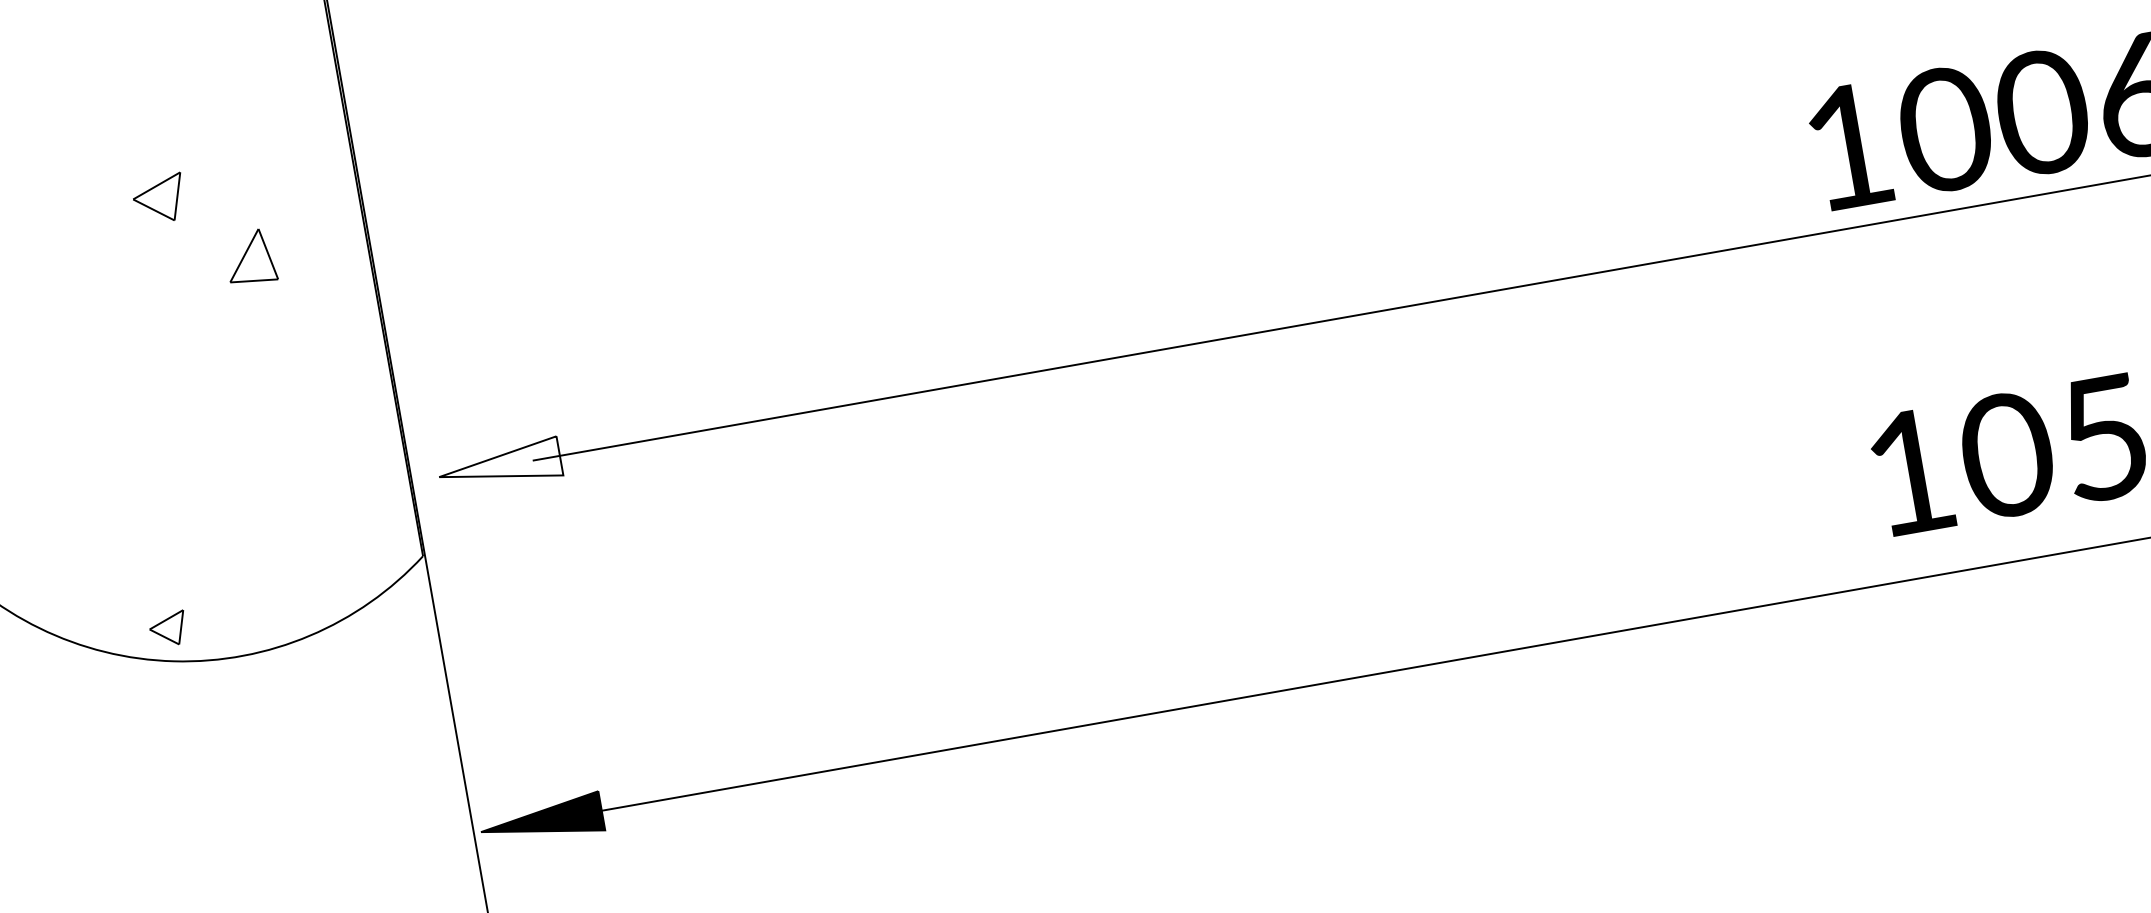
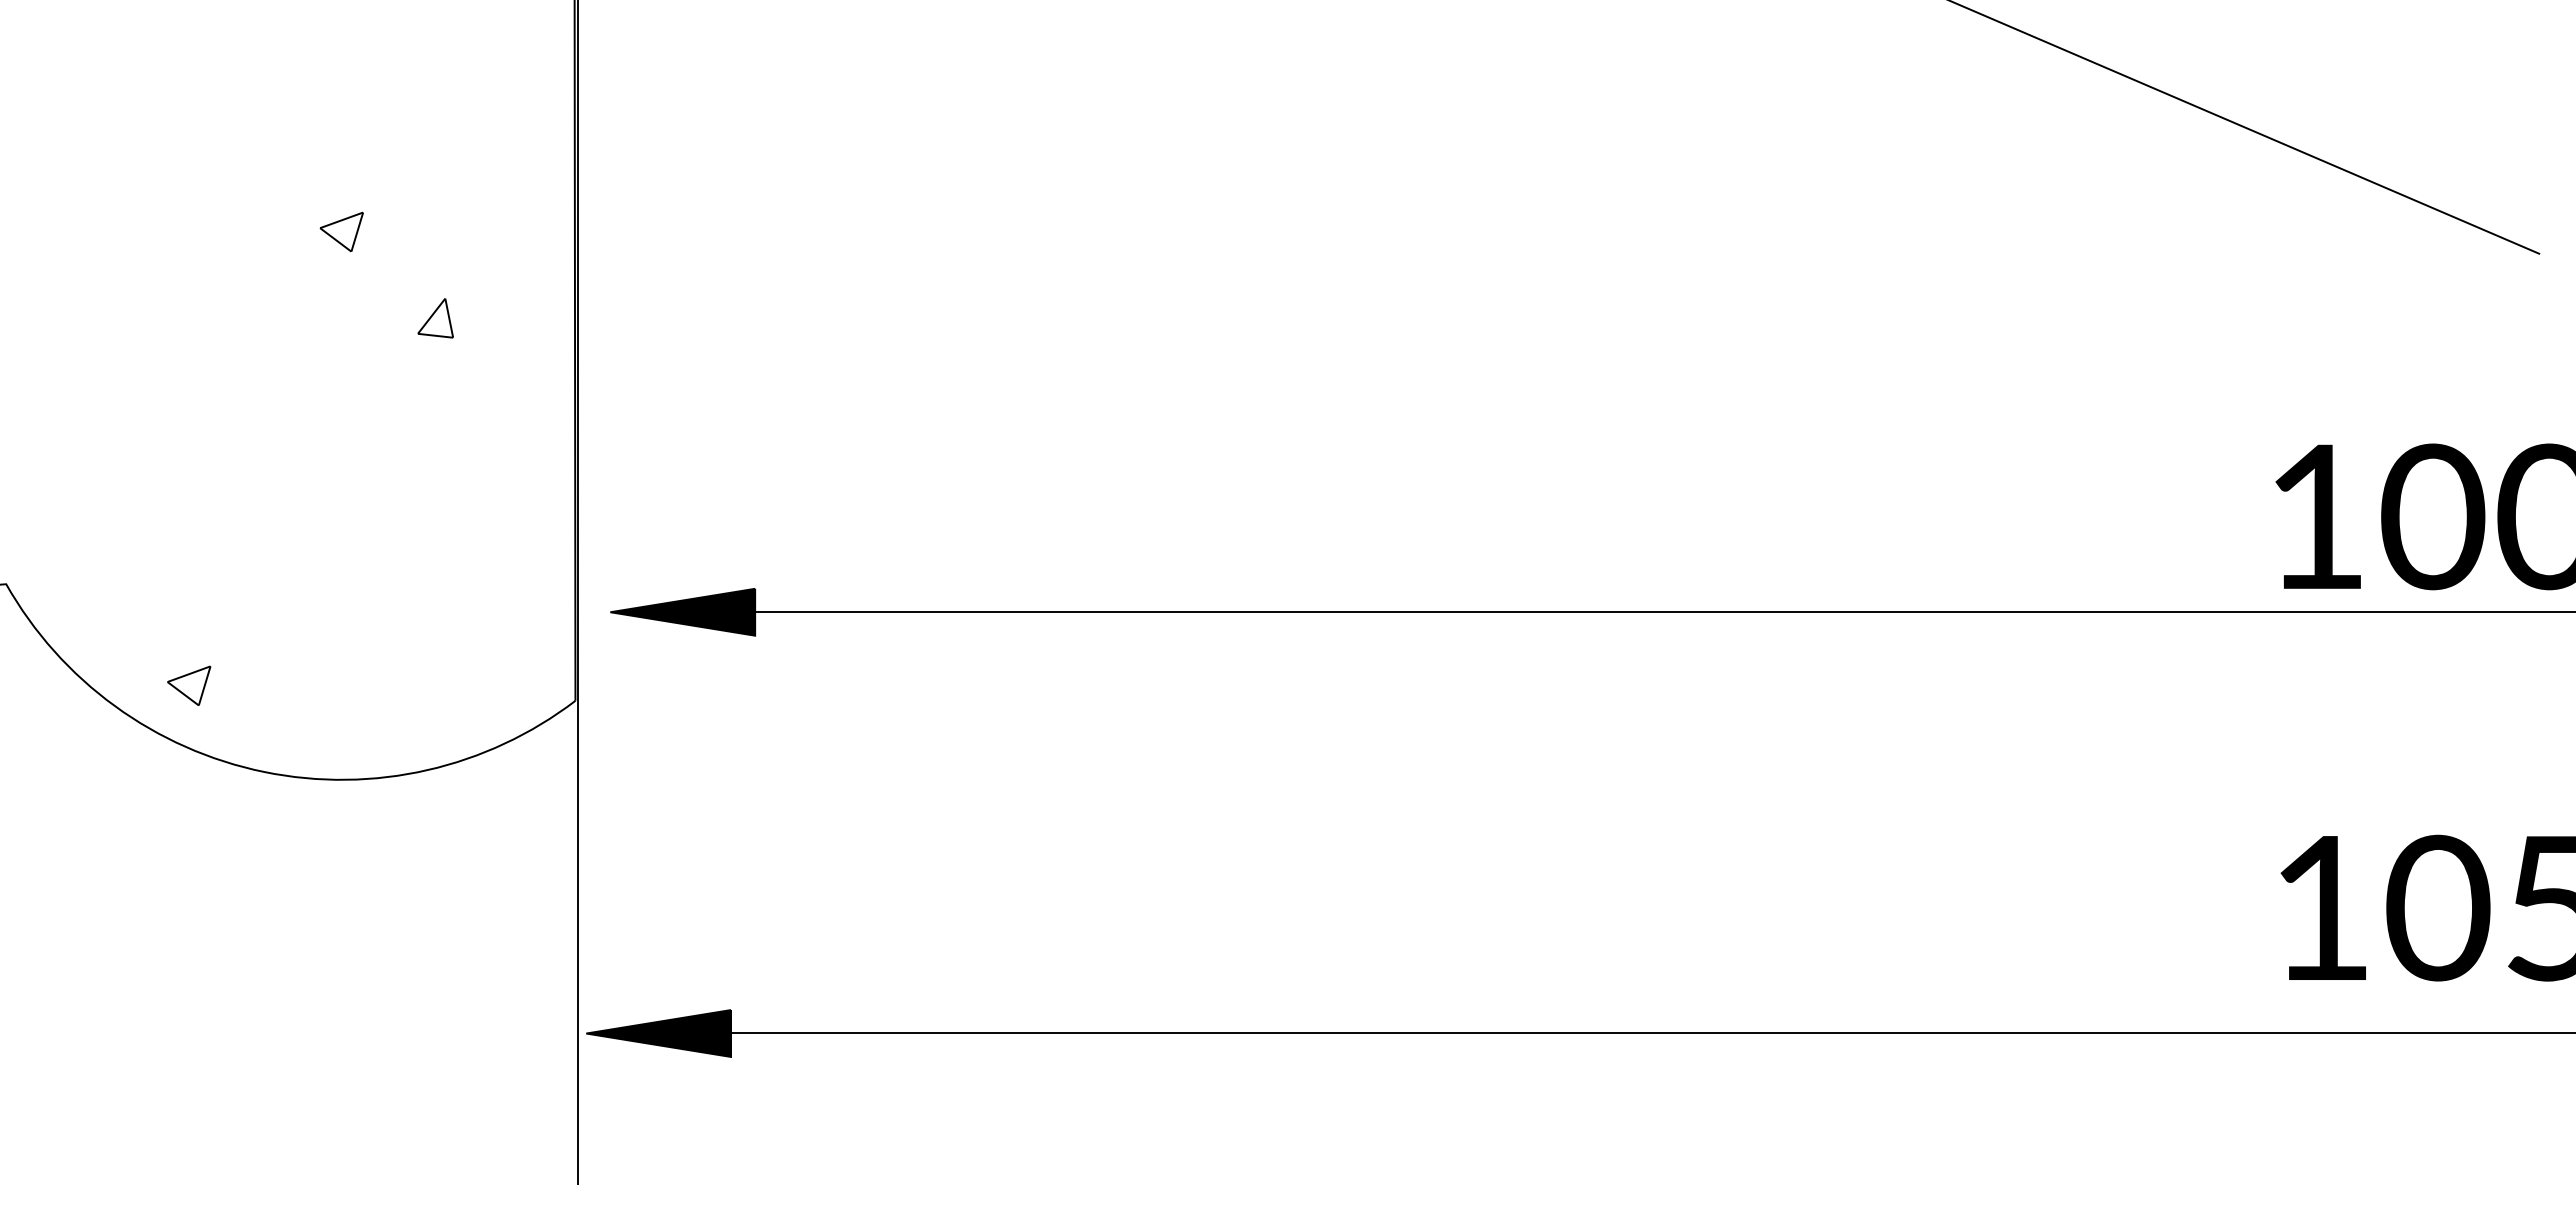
part: (158, 199) -> (341, 231), size x0.71
part: (250, 257) -> (435, 318), size x0.62
fill: (499, 465) -> (682, 611), added
part: (168, 629) -> (189, 685), moved

